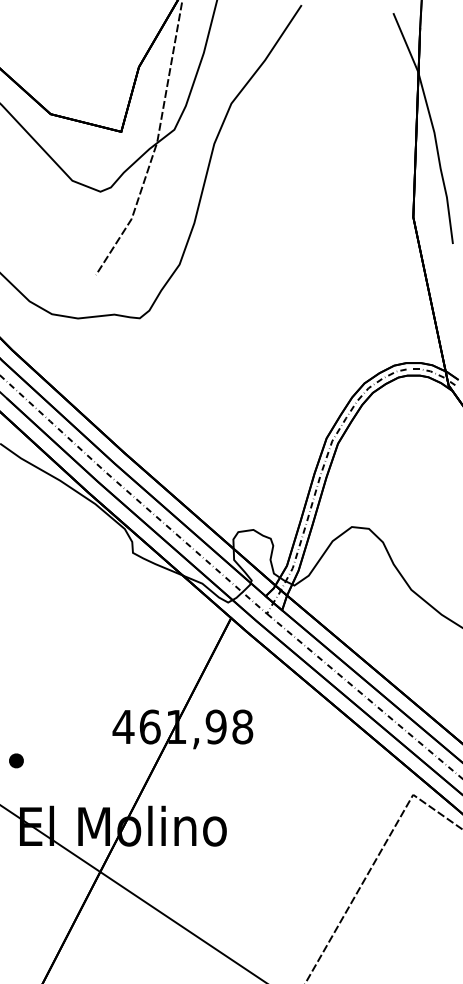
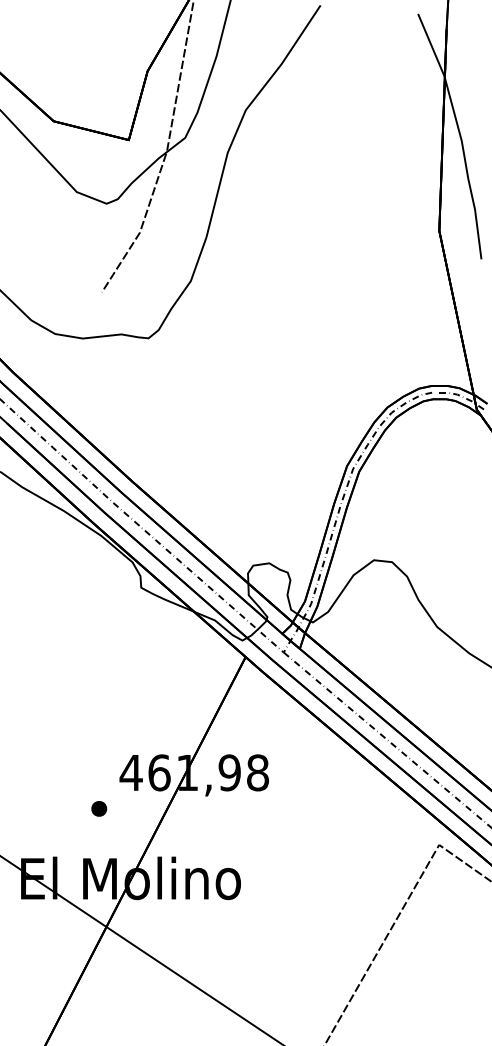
part: (16, 760) -> (99, 808), moved

